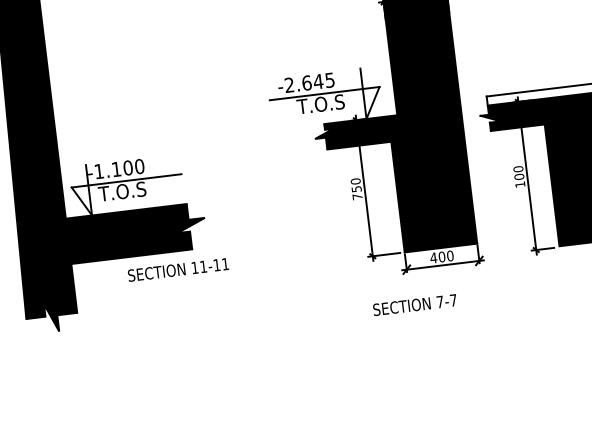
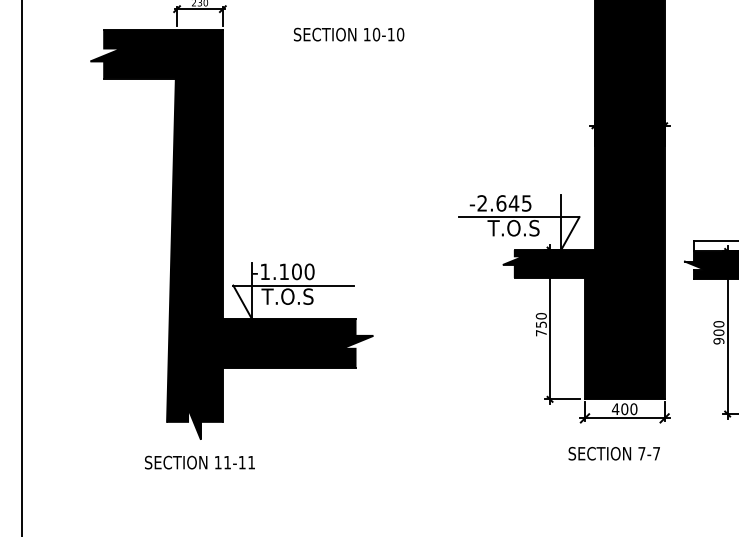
text: (519, 184) -> (718, 341), 100 -> 900
text: (177, 269) -> (199, 462), moved
text: (414, 304) -> (613, 453), moved

